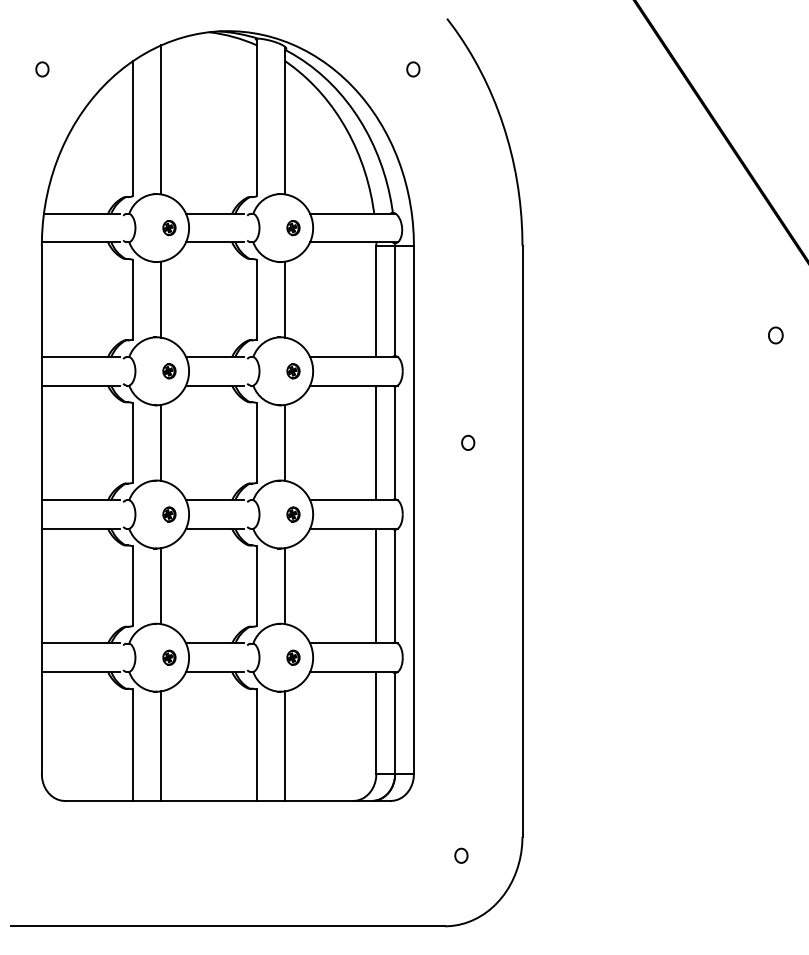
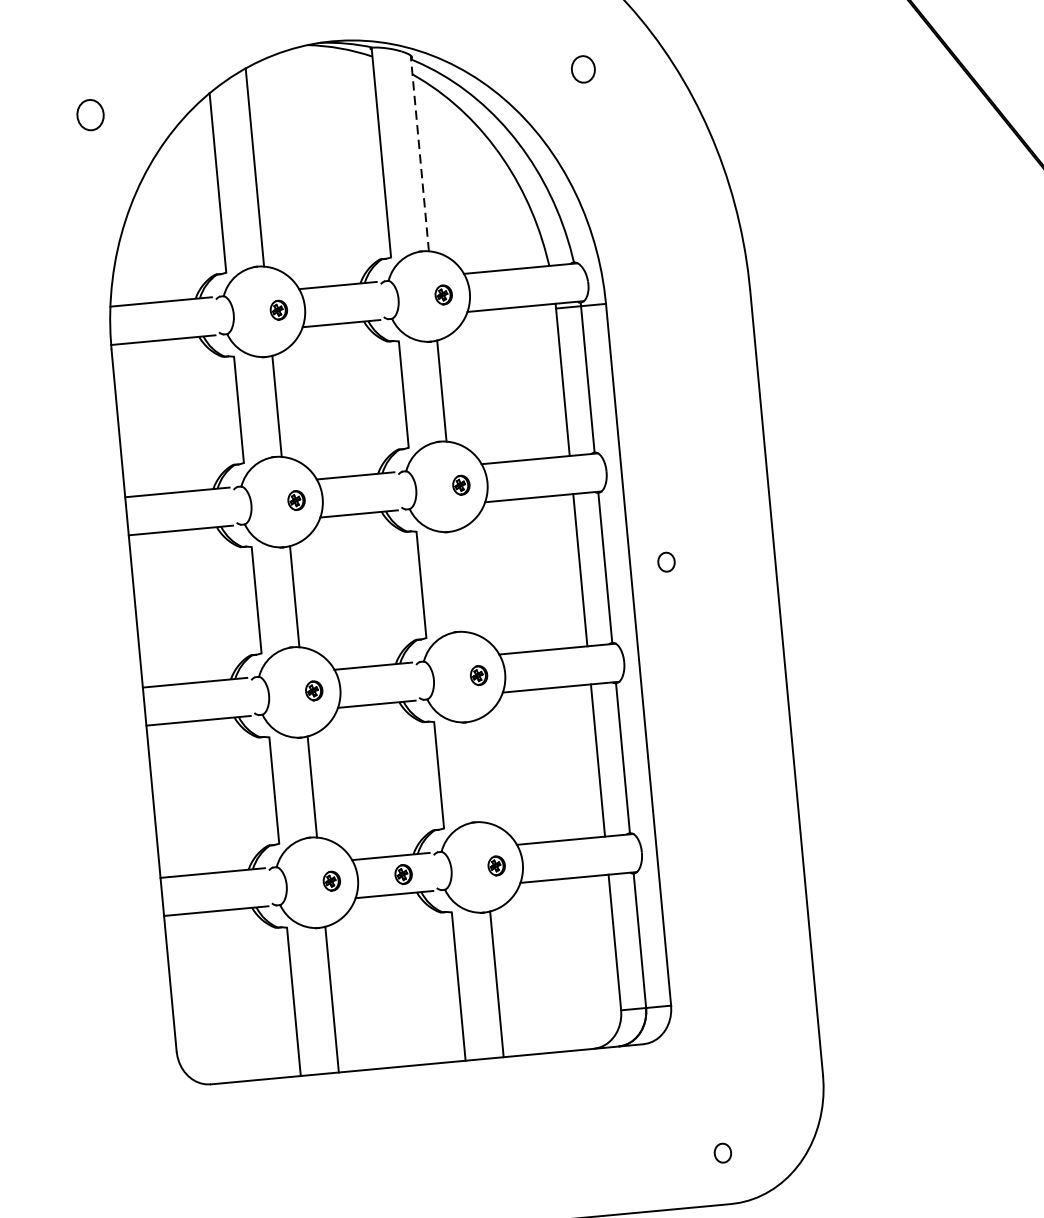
part: (42, 69) -> (90, 115), size x1.6
part: (413, 69) -> (583, 69), size x1.4
line: (285, 120) -> (419, 153), solid -> dashed
line: (285, 442) -> (459, 580), removed
part: (468, 442) -> (666, 561), moved
line: (285, 586) -> (477, 772), removed
part: (223, 657) -> (403, 874), added
part: (461, 855) -> (723, 1152), moved

